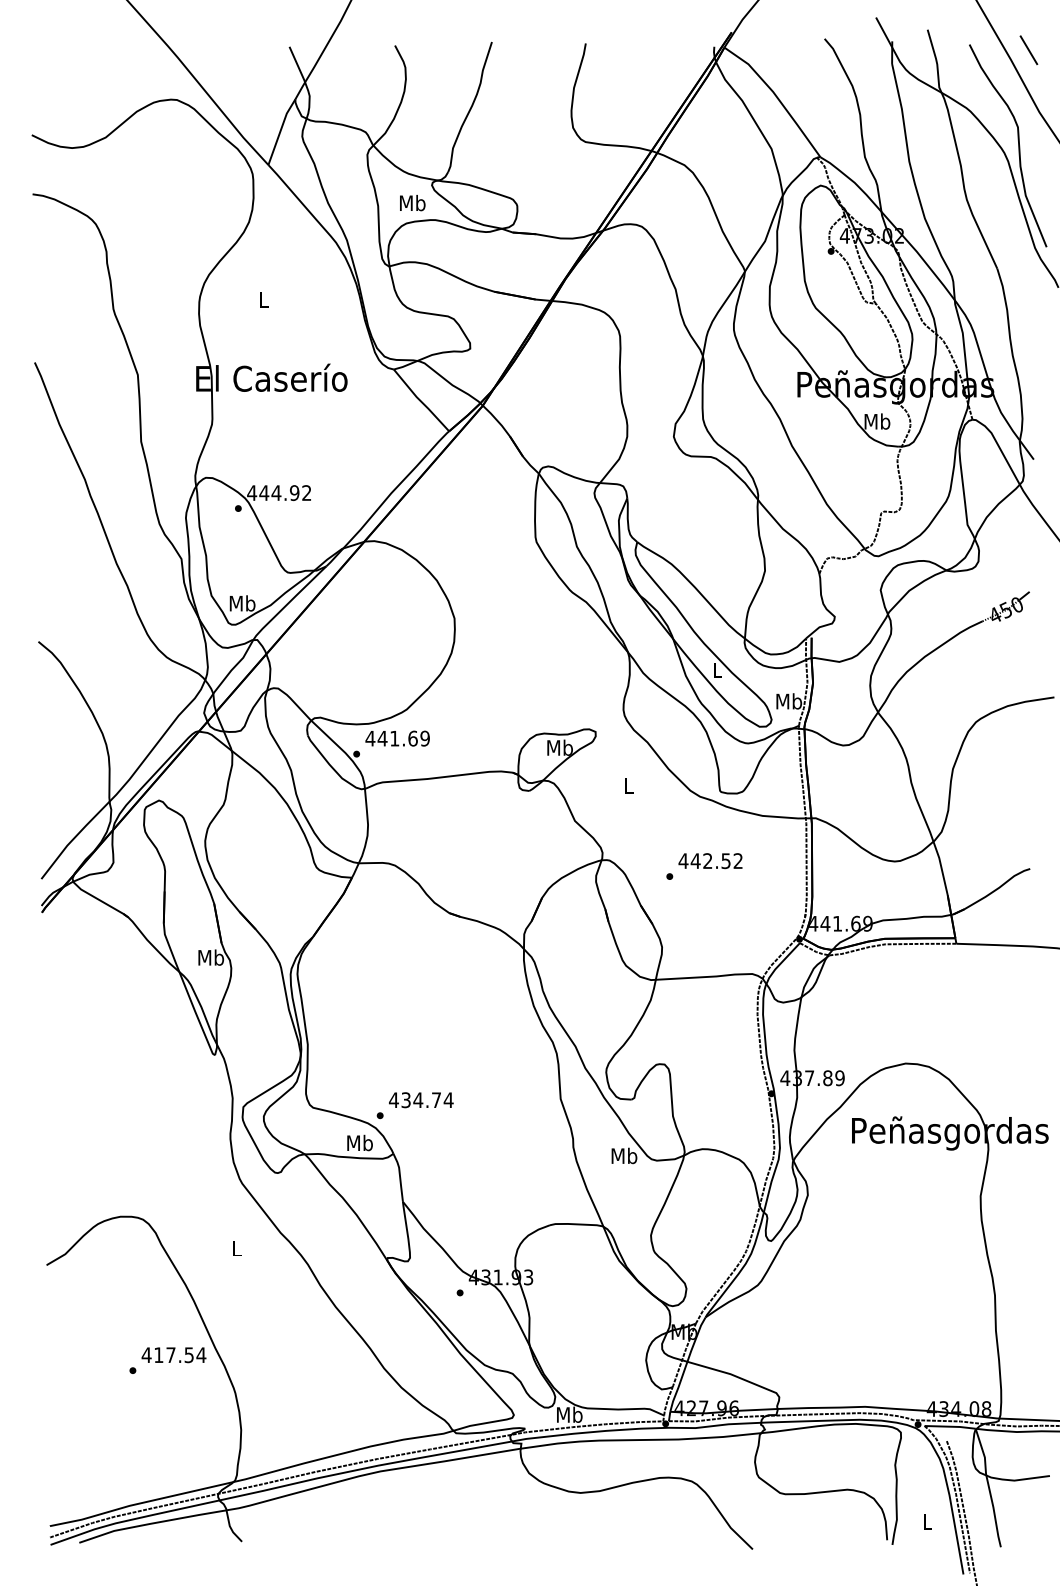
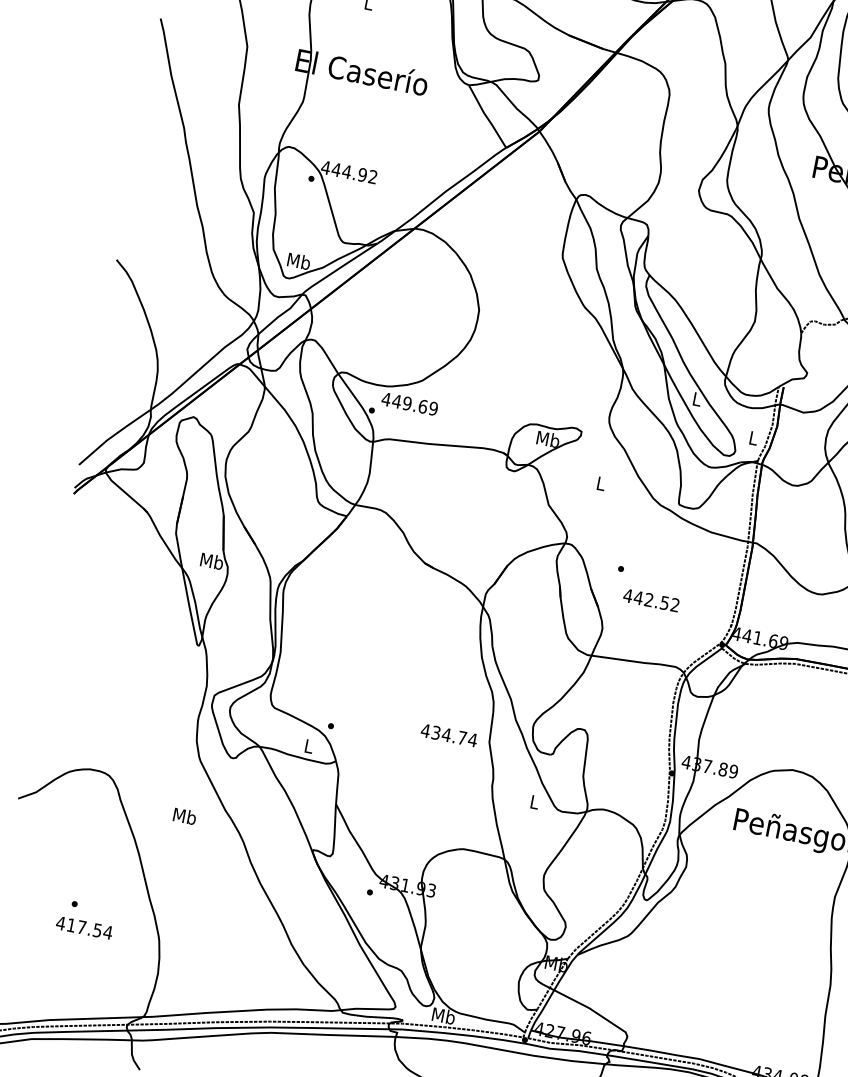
text: (789, 701) -> (753, 438), Mb -> L
text: (394, 738) -> (407, 403), 441.69 -> 449.69
text: (710, 861) -> (651, 600), moved
text: (421, 1100) -> (449, 735), moved
text: (359, 1142) -> (308, 745), Mb -> L
text: (624, 1155) -> (534, 801), Mb -> L
text: (236, 1248) -> (184, 816), L -> Mb
text: (173, 1355) -> (83, 928), moved

